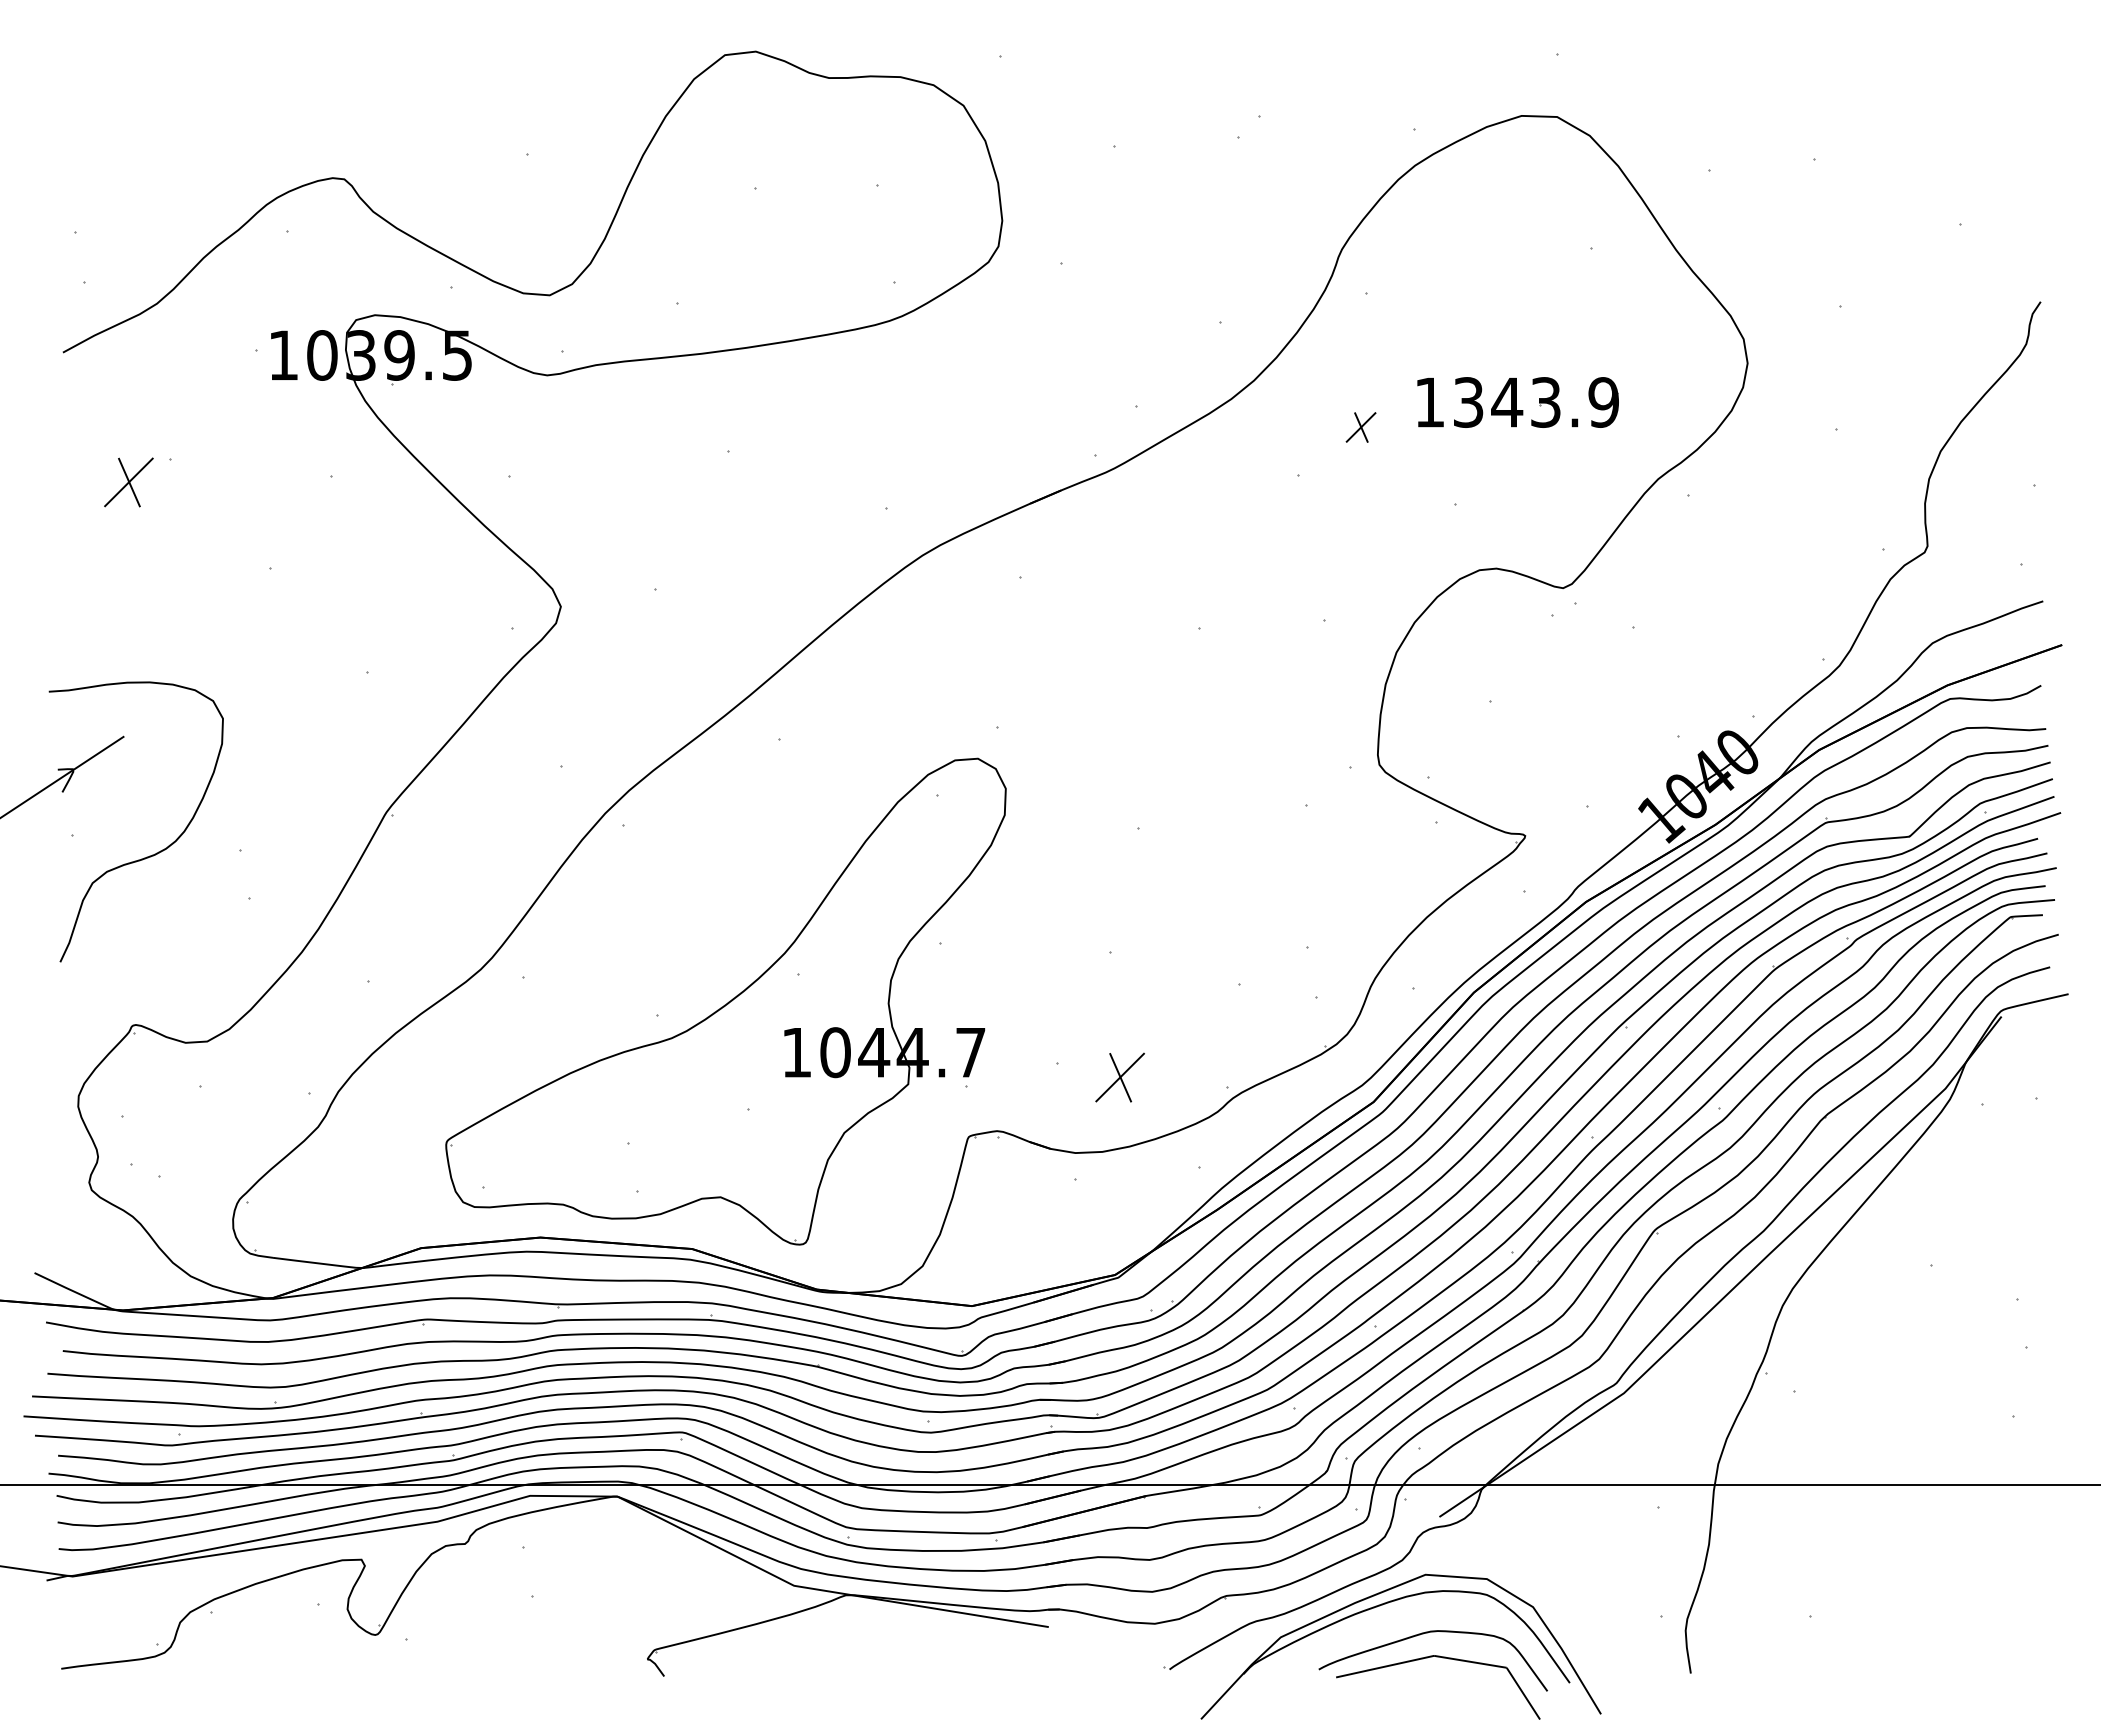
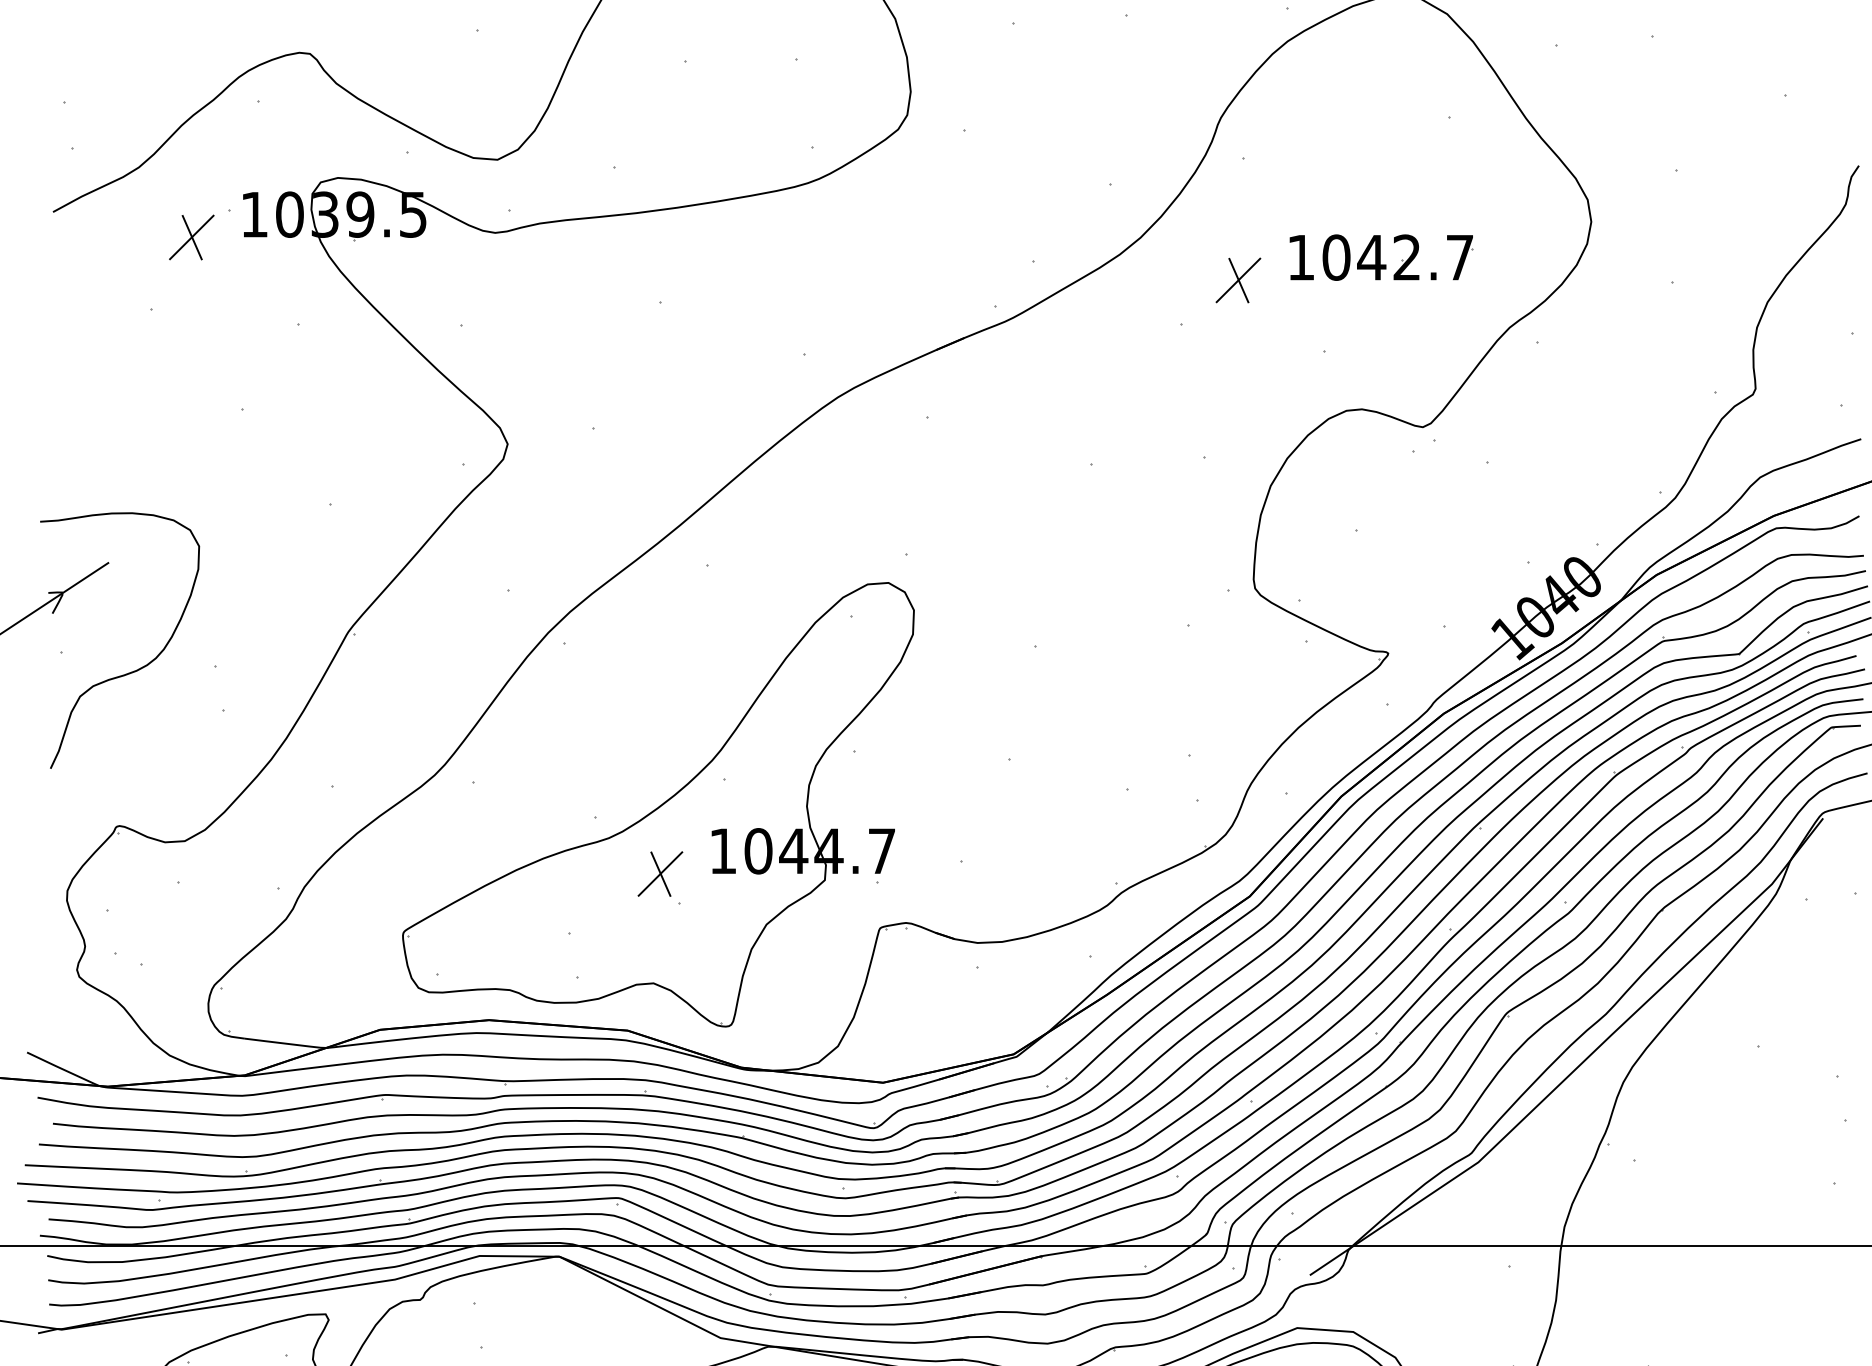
text: (1535, 402) -> (1397, 257), 1343.9 -> 1042.7
part: (1360, 427) -> (1237, 280), size x1.67
part: (128, 482) -> (191, 237), moved
part: (1119, 1077) -> (659, 873), moved

